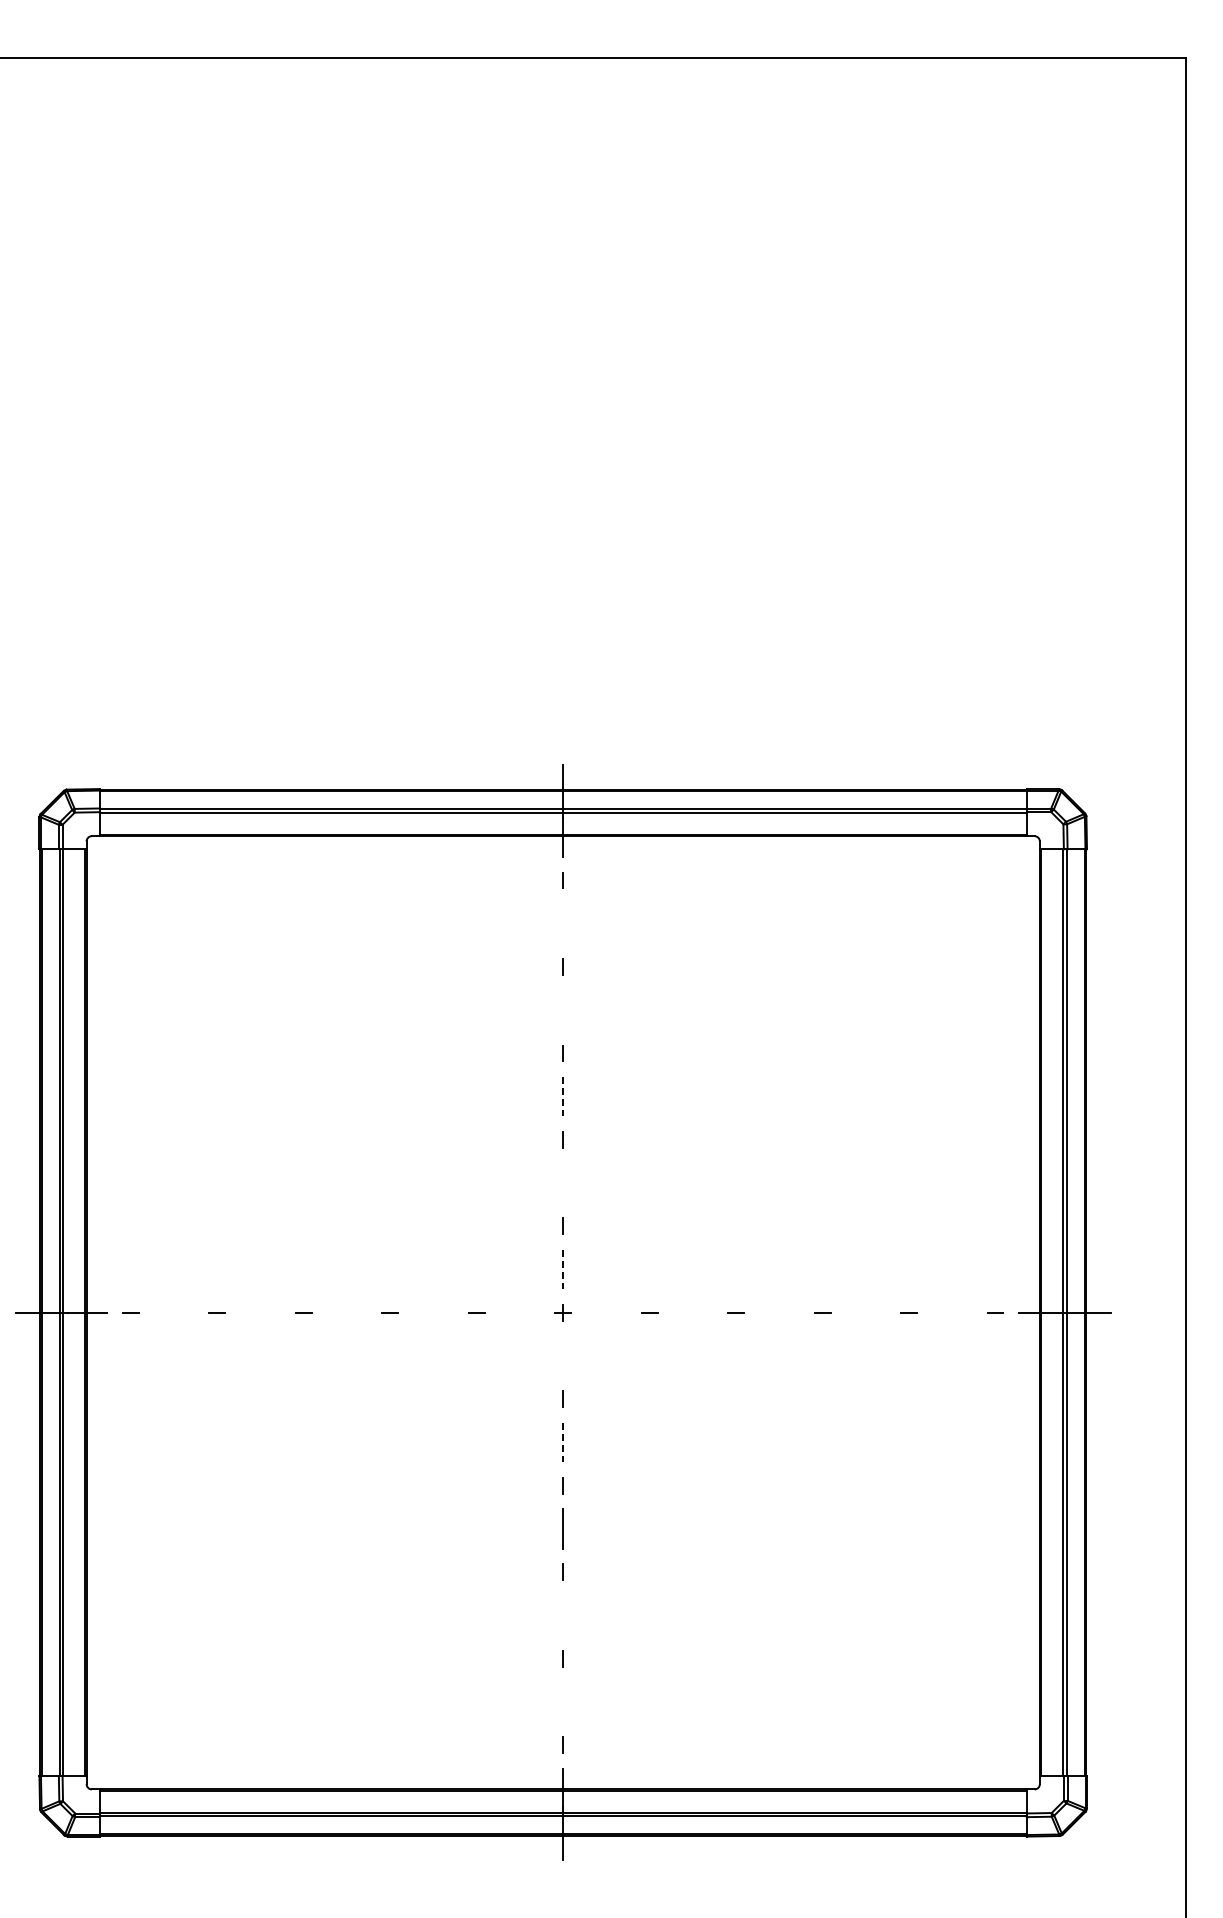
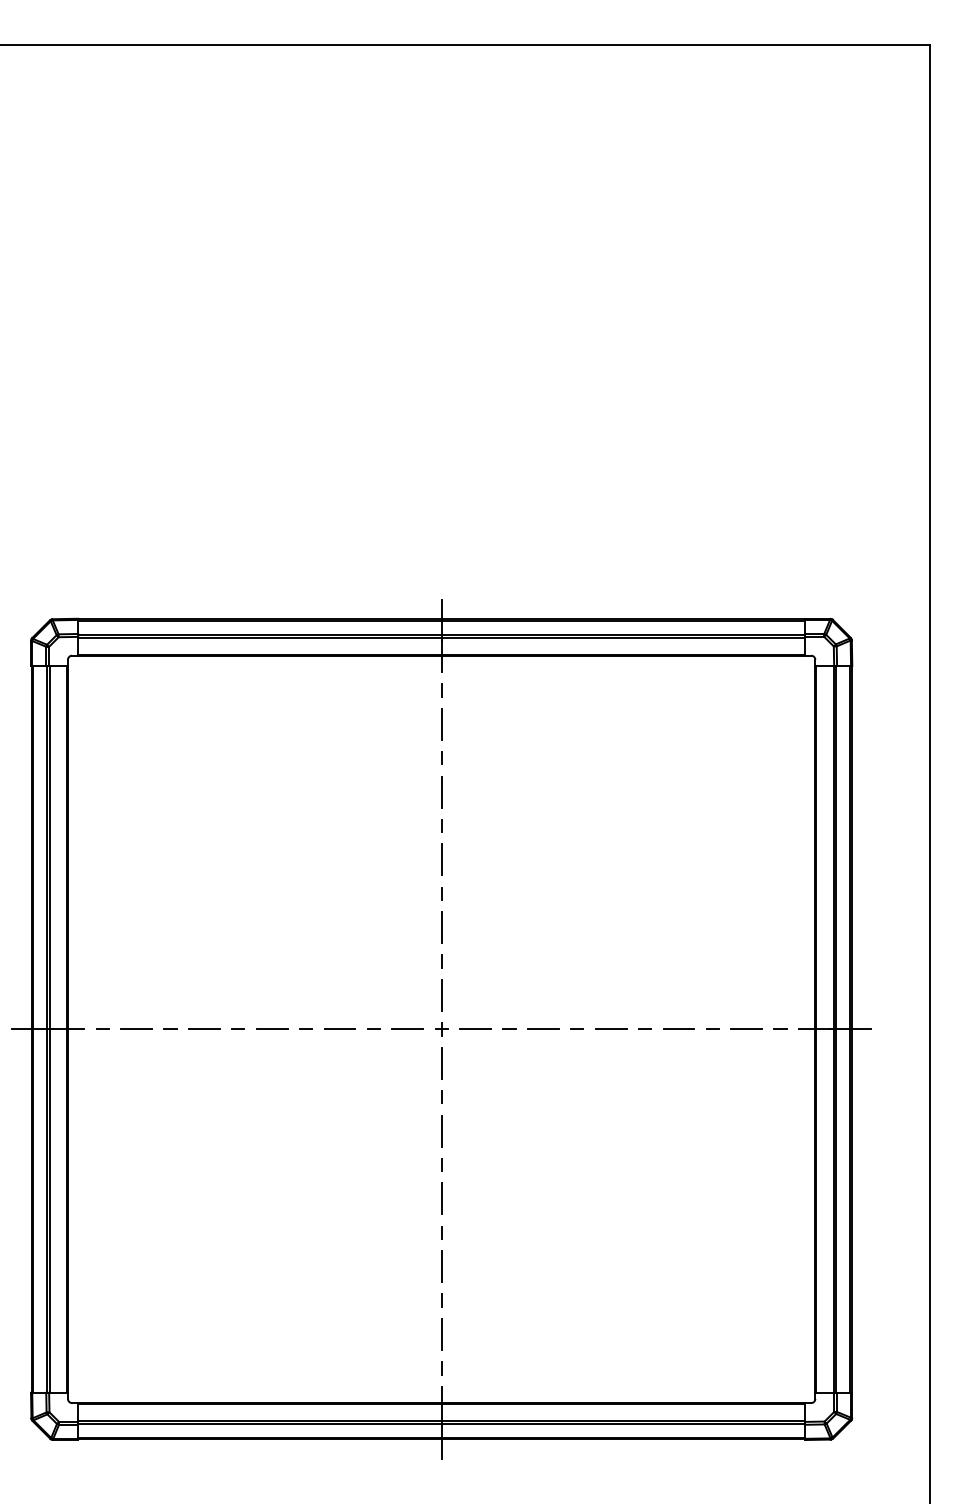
line: (563, 923) -> (441, 724), added
line: (563, 1009) -> (441, 791), added
line: (563, 1096) -> (441, 859), dashed -> solid
line: (563, 1182) -> (441, 927), added
line: (563, 1269) -> (441, 995), dashed -> solid
line: (173, 1312) -> (136, 1029), added
line: (260, 1312) -> (204, 1029), added
line: (346, 1312) -> (271, 1029), added
line: (433, 1312) -> (339, 1029), added
line: (519, 1312) -> (407, 1029), added
line: (606, 1312) -> (475, 1029), added
line: (692, 1312) -> (543, 1029), added
line: (779, 1312) -> (611, 1029), added
line: (865, 1312) -> (678, 1029), added
line: (952, 1312) -> (746, 1029), added
line: (563, 1355) -> (441, 1062), added
line: (563, 1442) -> (441, 1131), dashed -> solid
line: (563, 1615) -> (441, 1266), added
line: (562, 1701) -> (441, 1334), added

